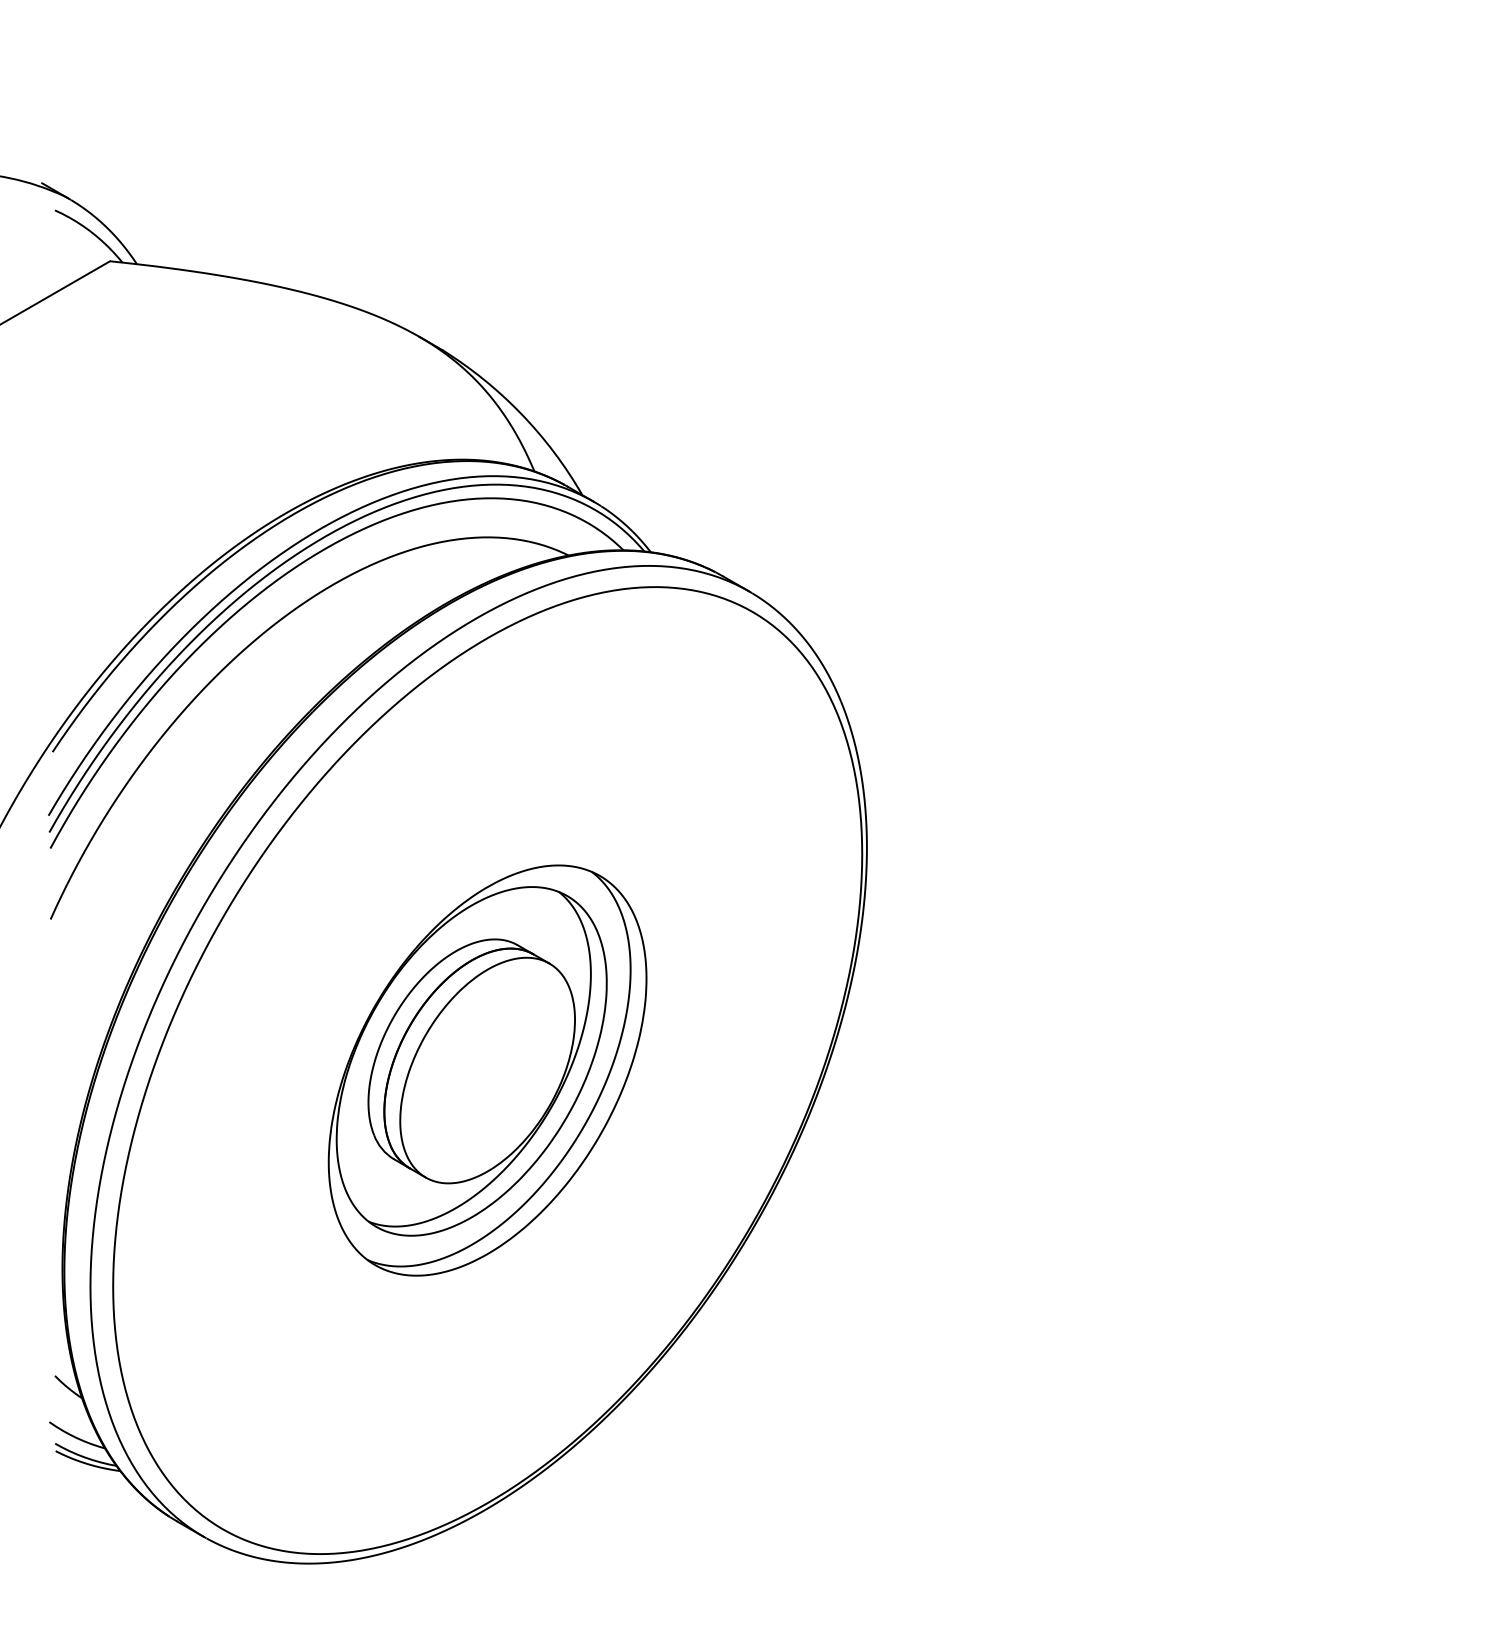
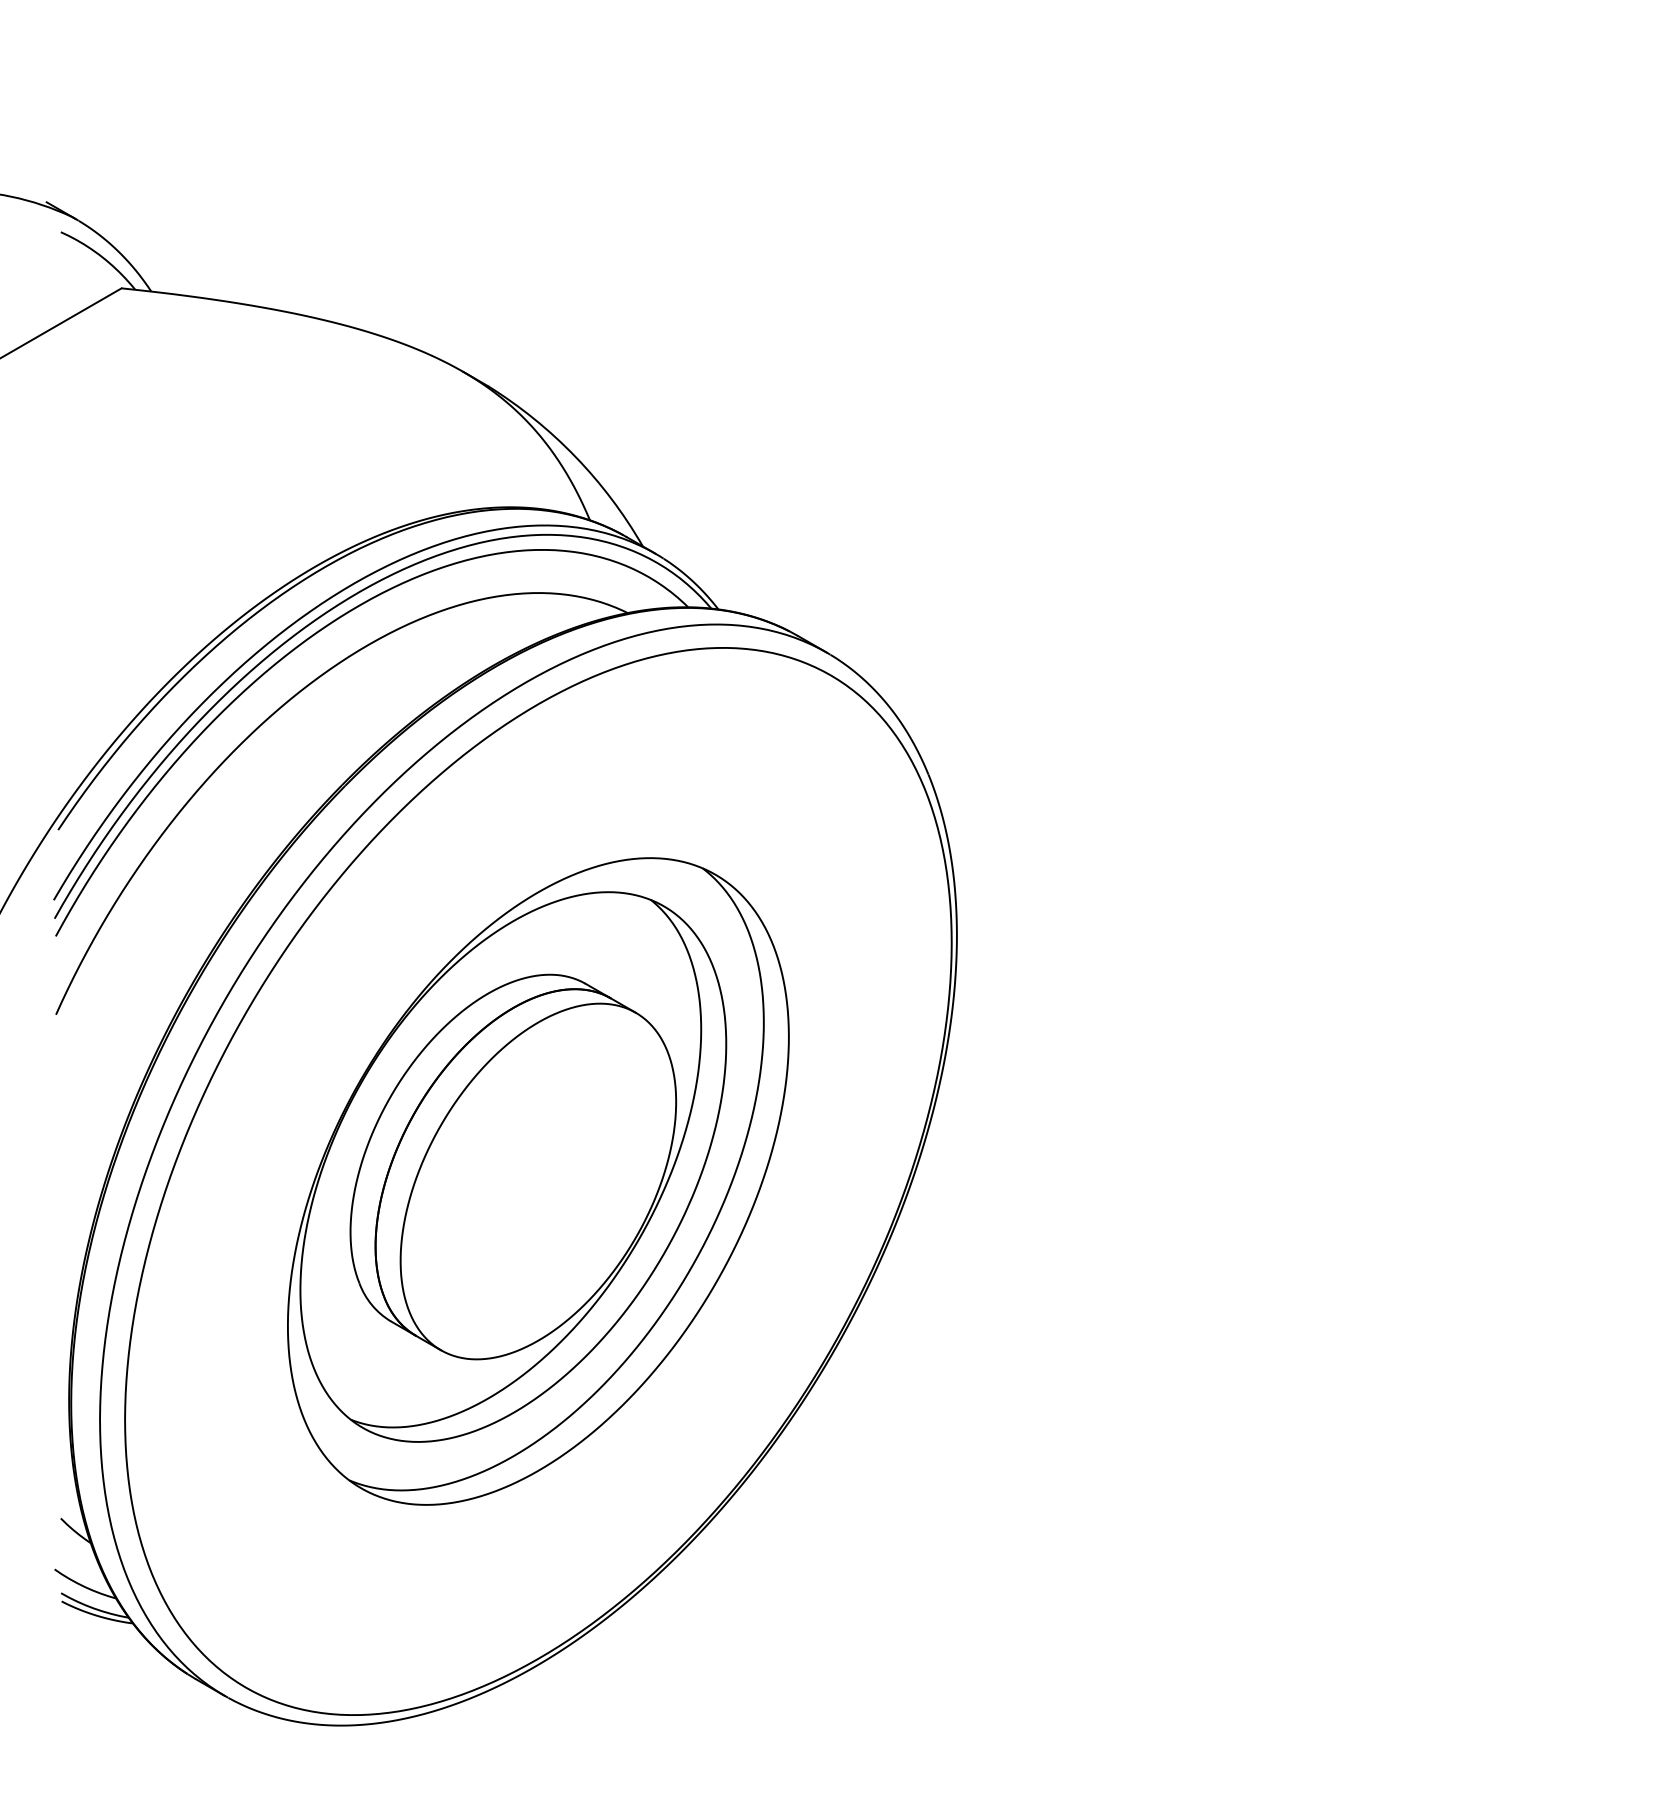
part: (487, 1070) -> (538, 1181), size x1.43

